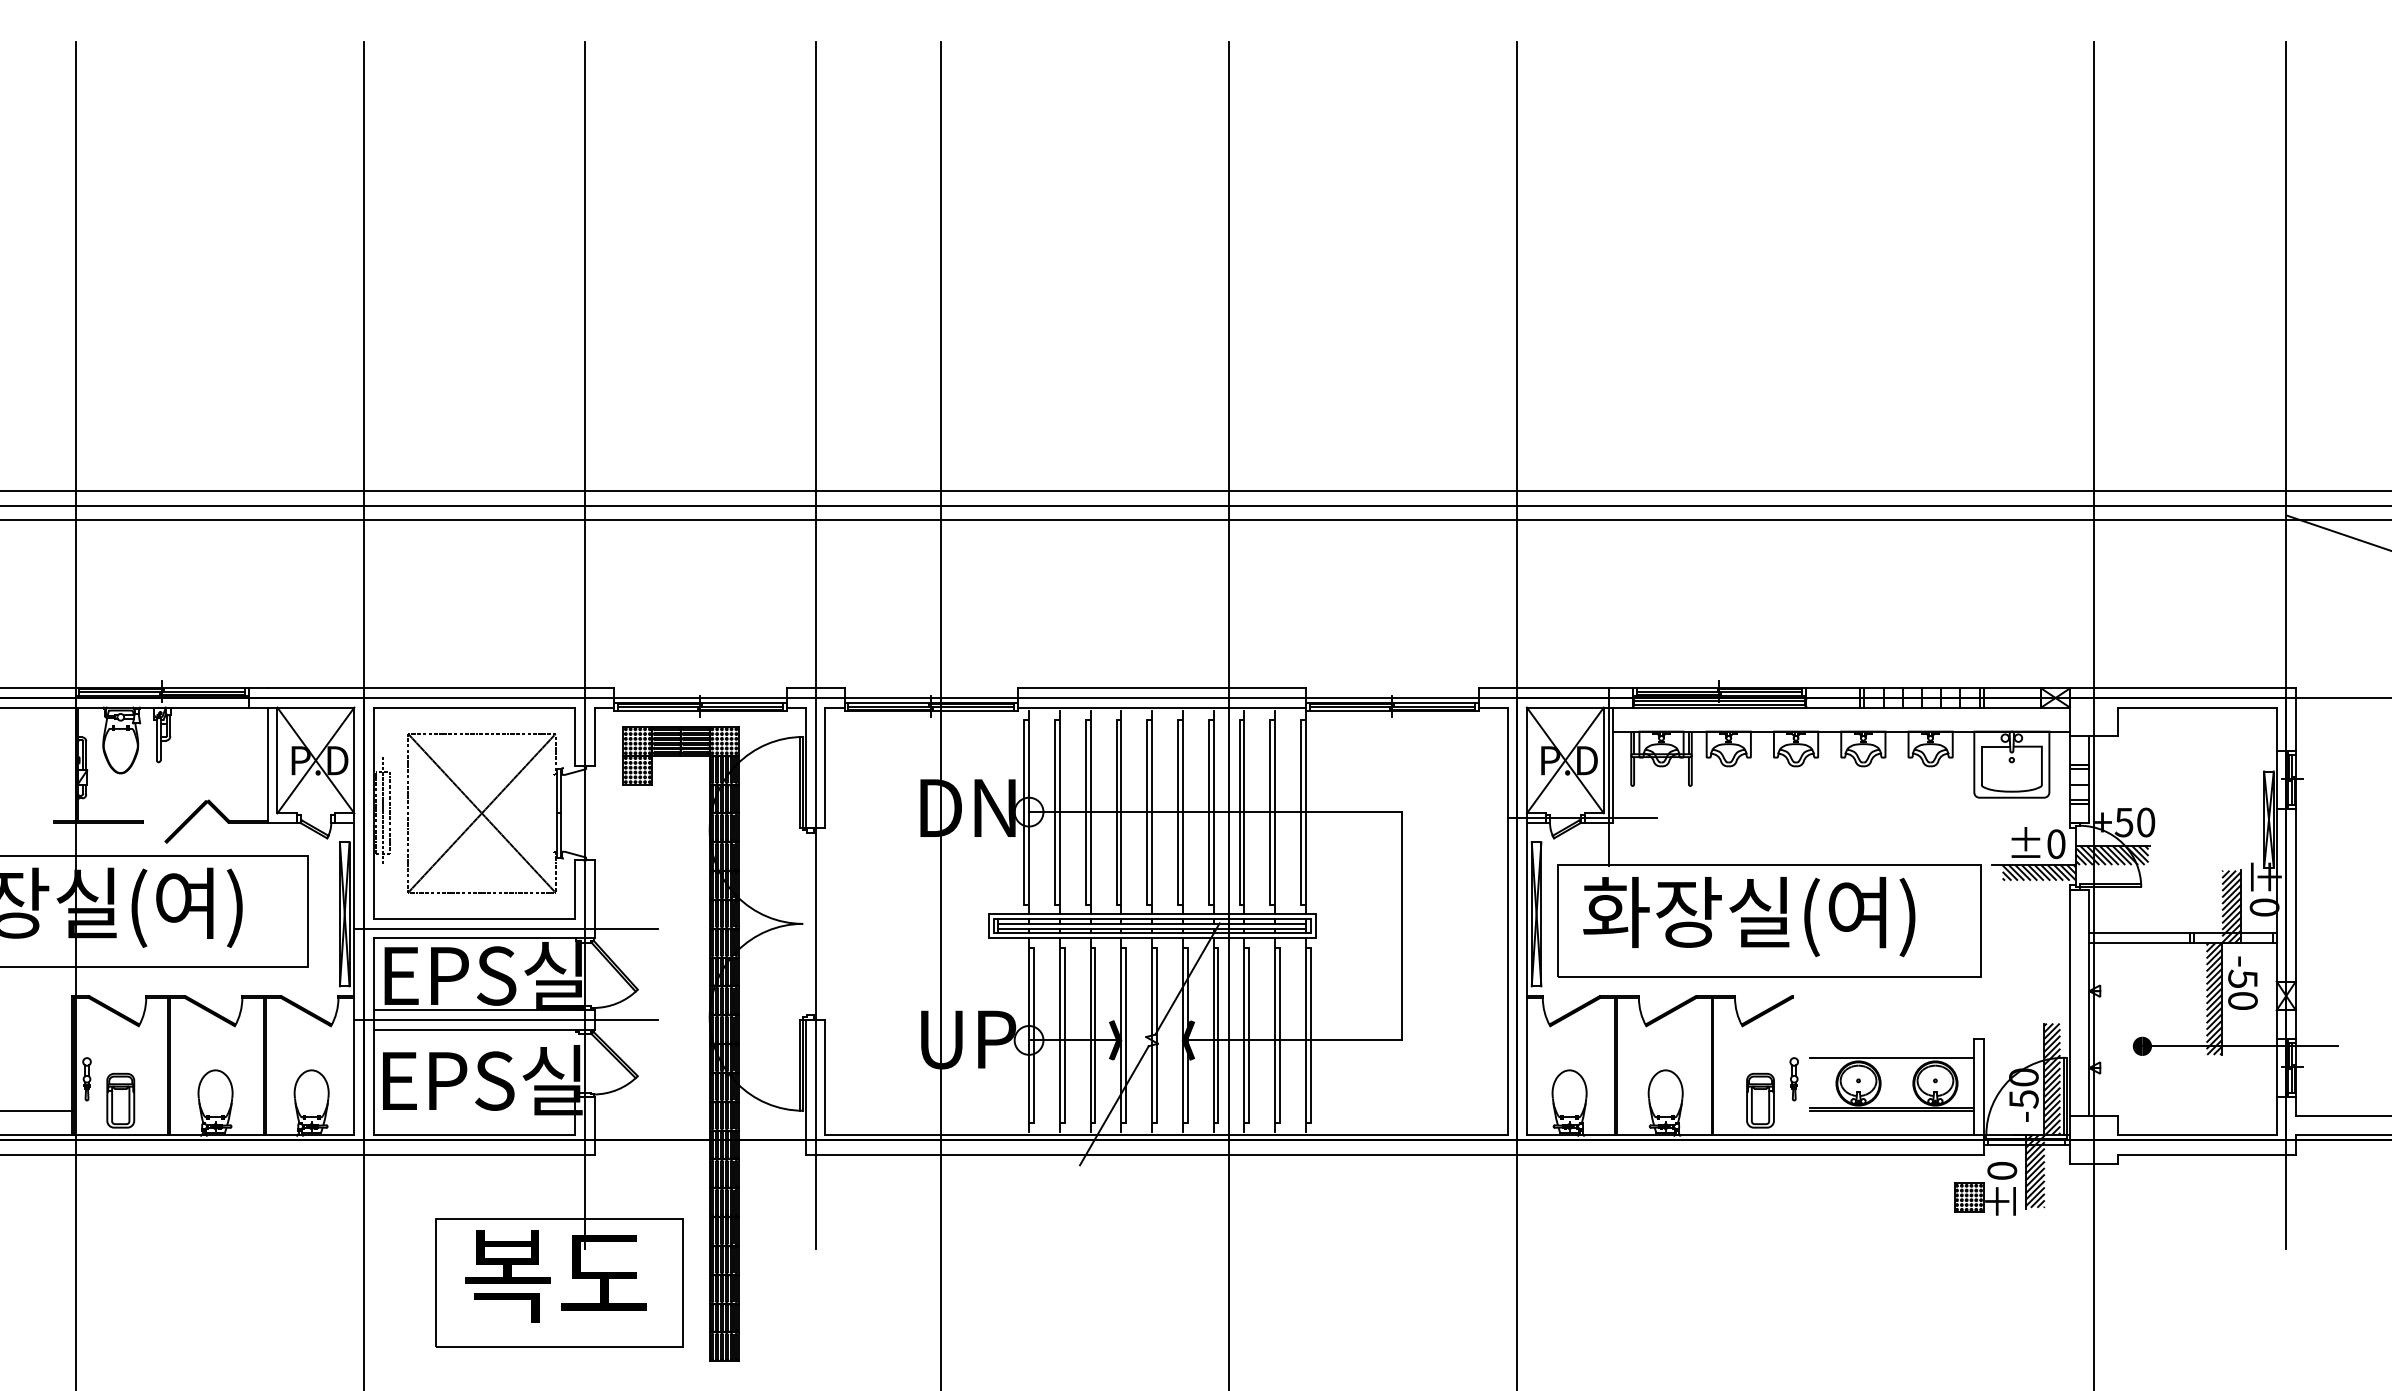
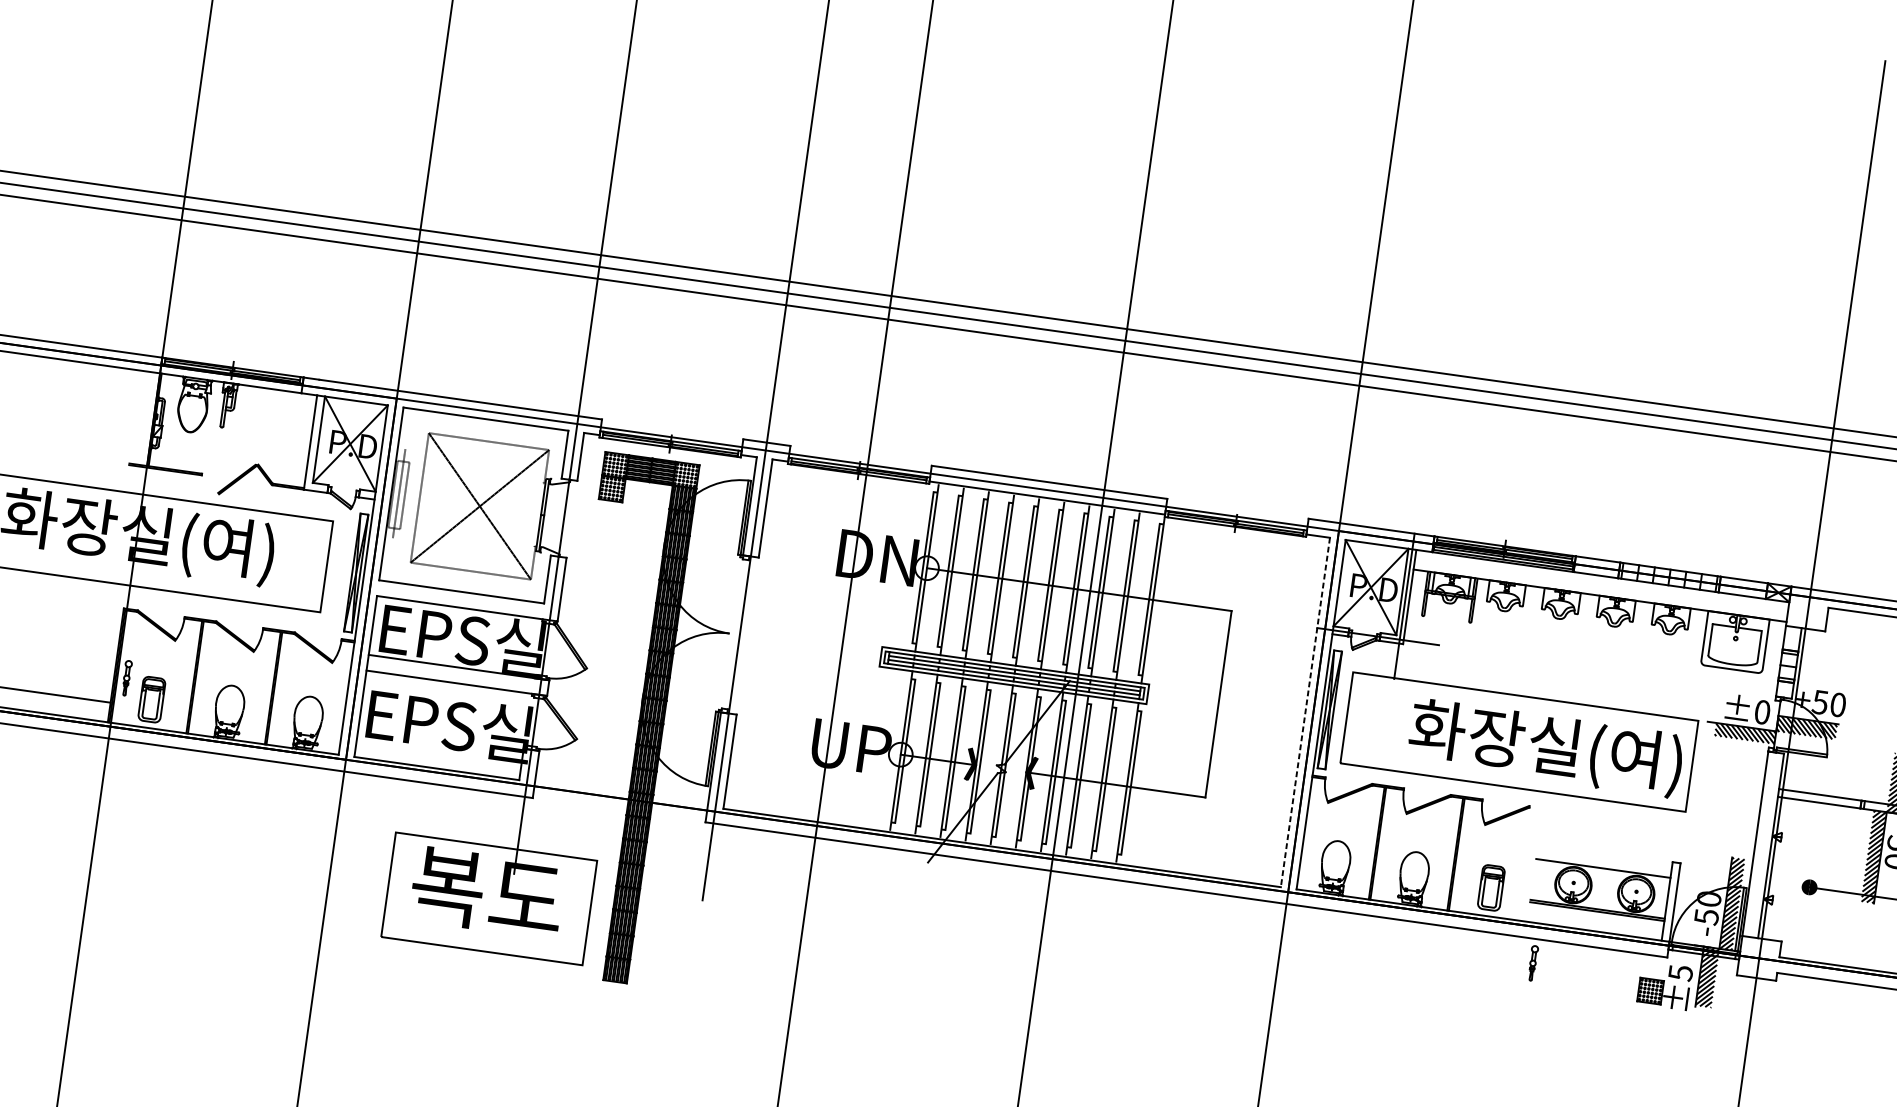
text: (1749, 917) -> (1545, 748), moved
line: (1507, 921) -> (1305, 712), solid -> dashed
line: (505, 928) -> (485, 603), removed
line: (505, 1019) -> (475, 677), removed
part: (1793, 1079) -> (1532, 963), moved
text: (2002, 1171) -> (1680, 973), ±0 -> ±5

